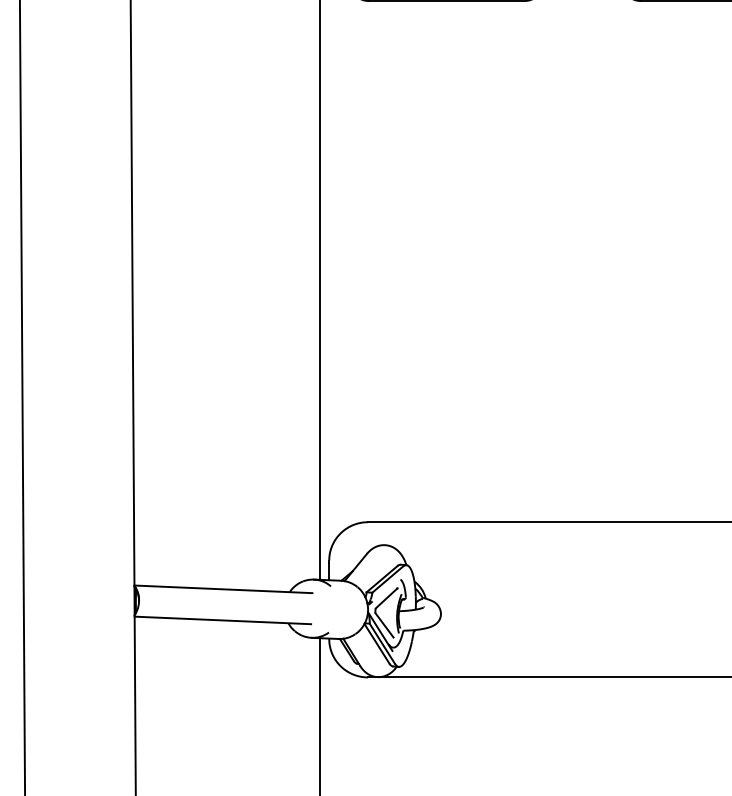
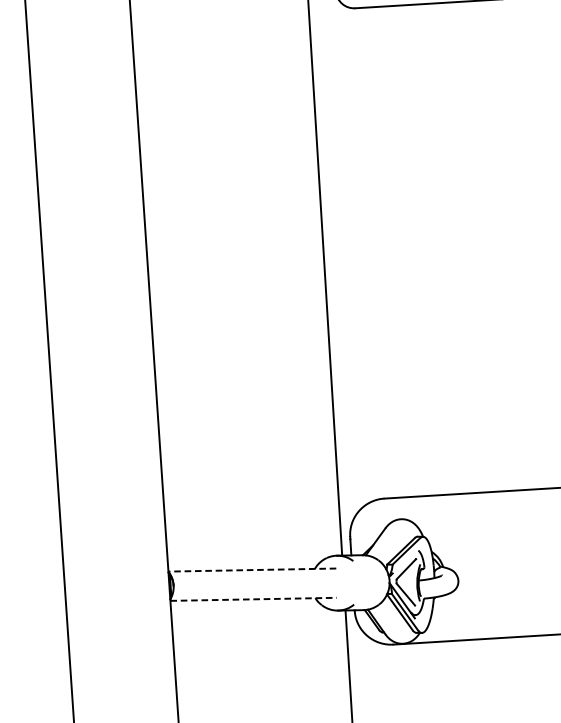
line: (222, 589) -> (251, 570), solid -> dashed
line: (223, 620) -> (254, 599), solid -> dashed

